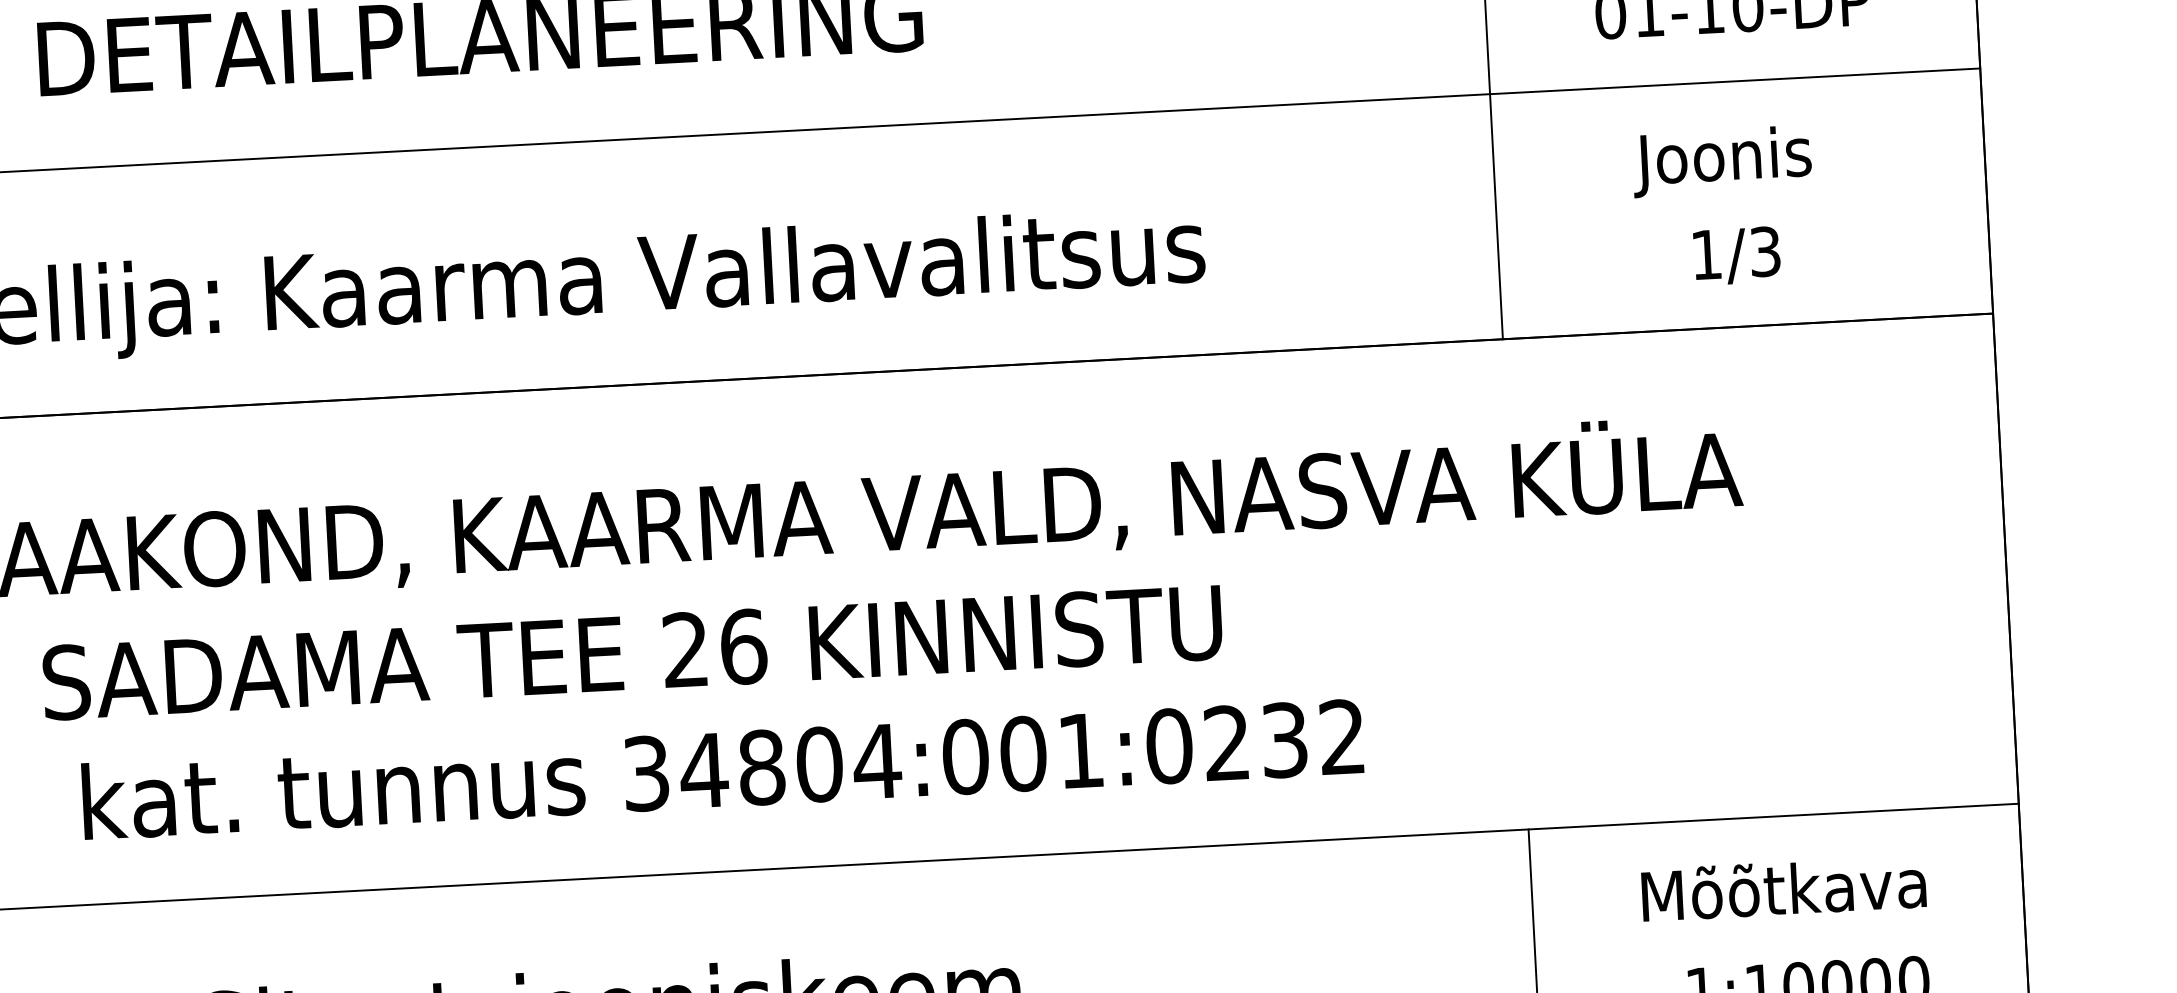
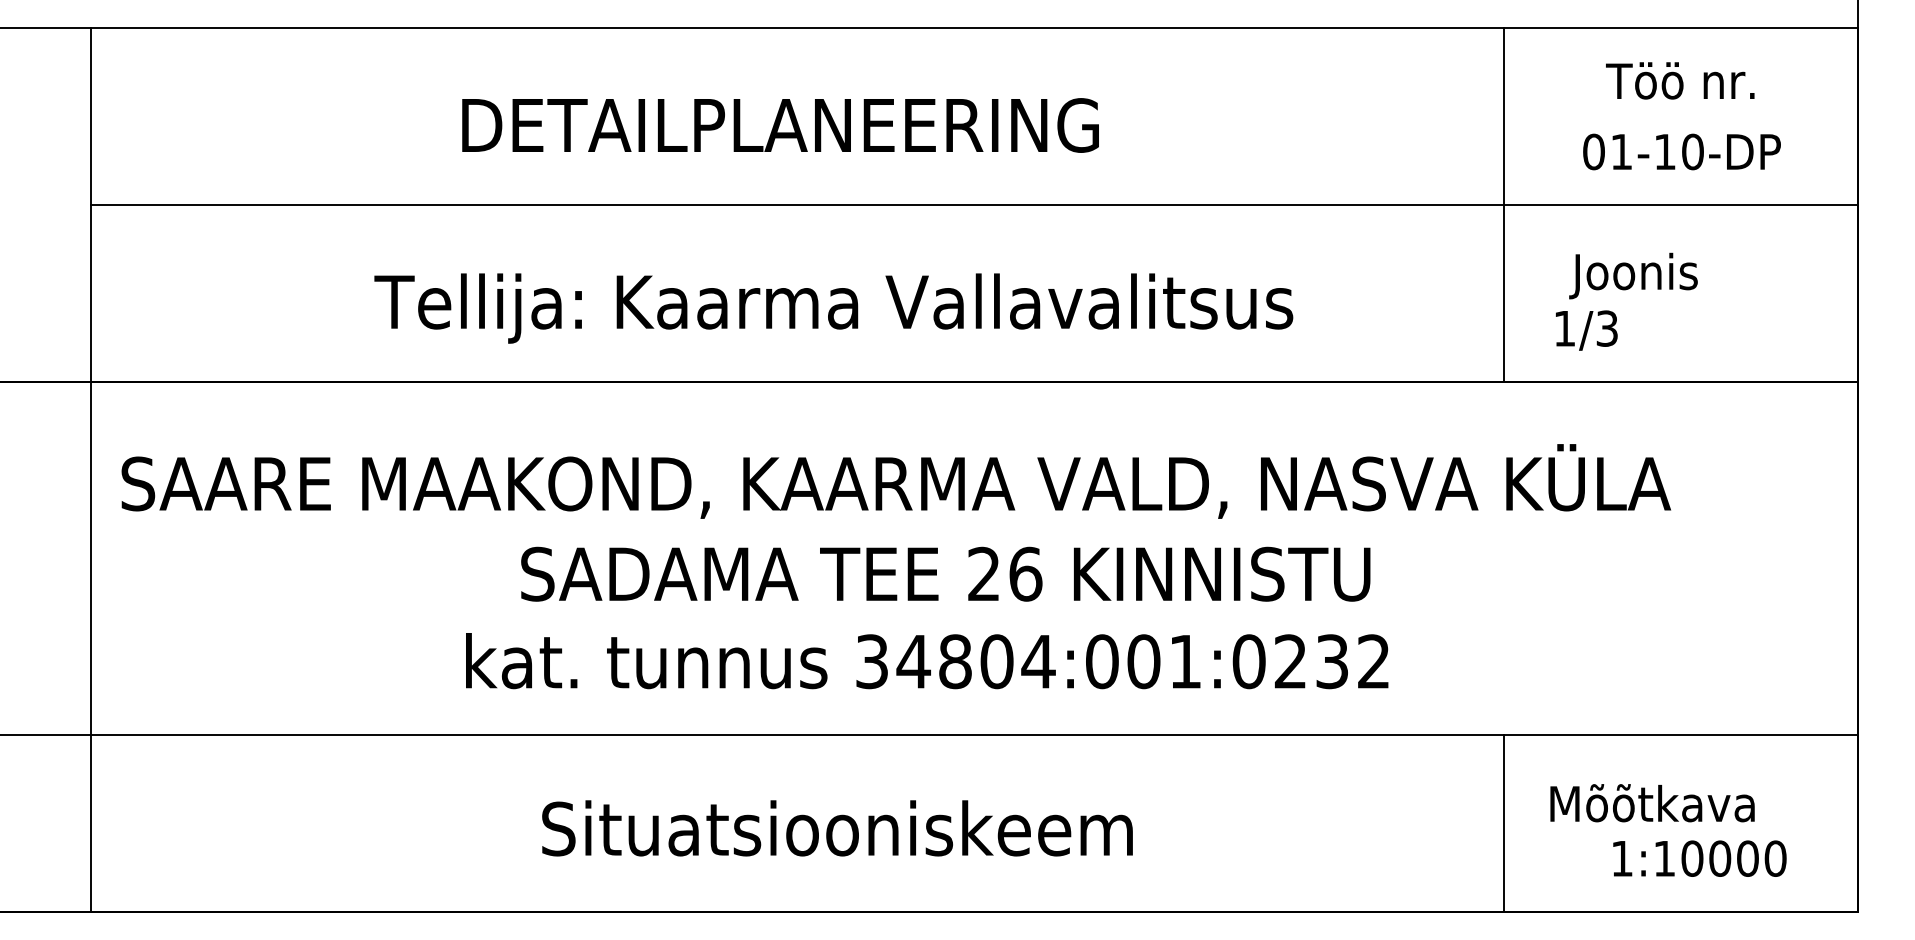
text: (1722, 160) -> (1633, 275), moved
text: (1736, 255) -> (1586, 330), moved
text: (632, 651) -> (945, 573), moved
text: (1783, 889) -> (1652, 803), moved

